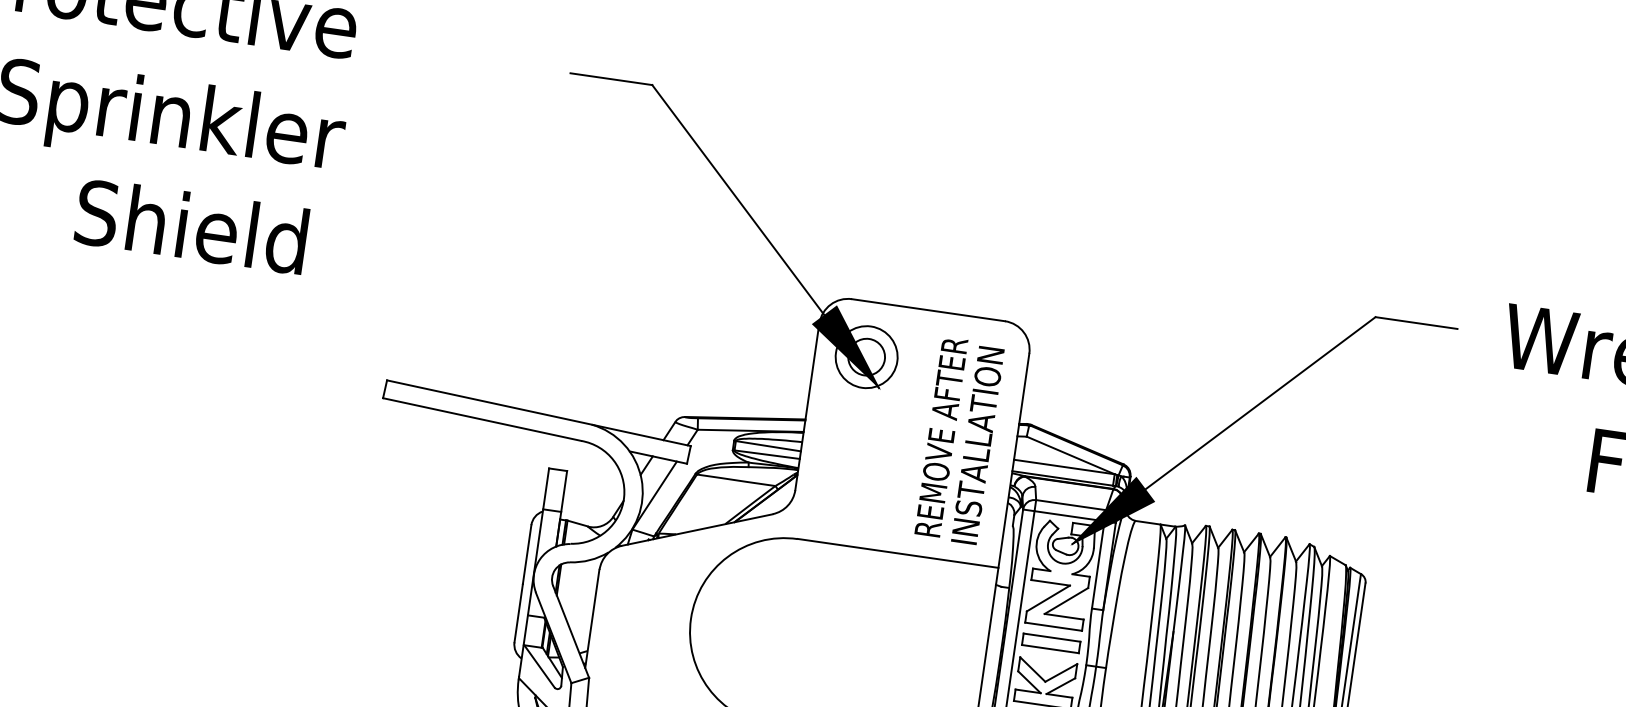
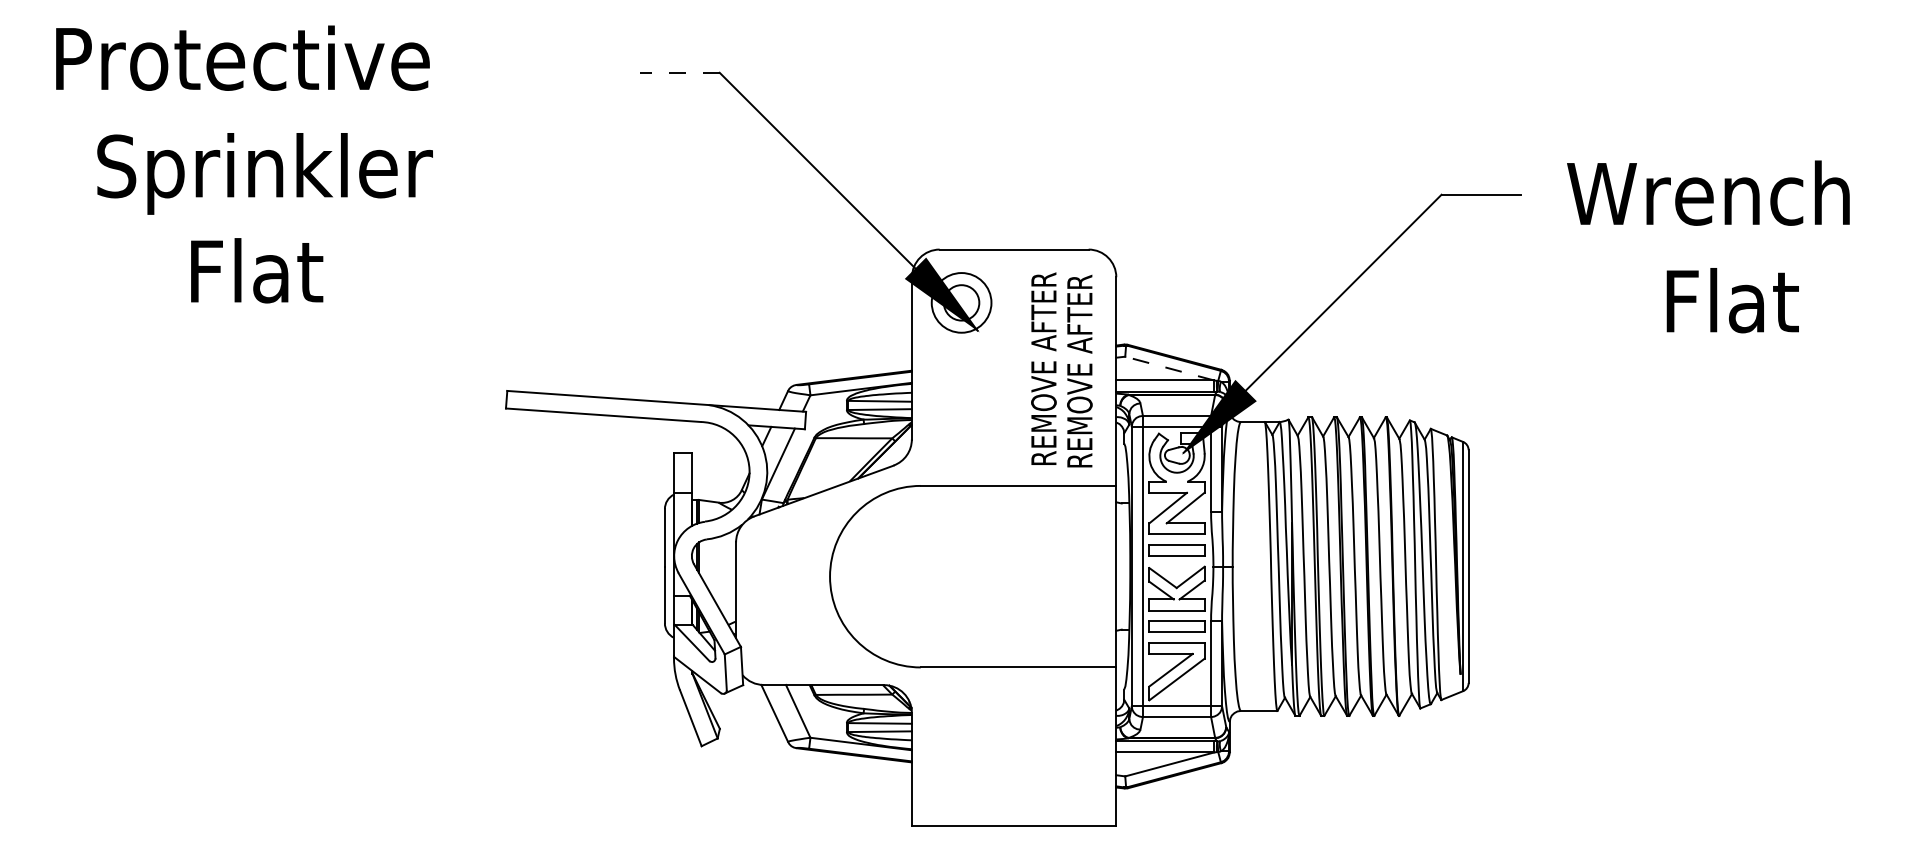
line: (611, 78) -> (679, 72), solid -> dashed
text: (191, 225) -> (299, 270), Shield -> Flat
text: (977, 444) -> (1079, 370), INSTALLATION -> REMOVE AFTER
line: (1070, 455) -> (1169, 368), solid -> dashed

